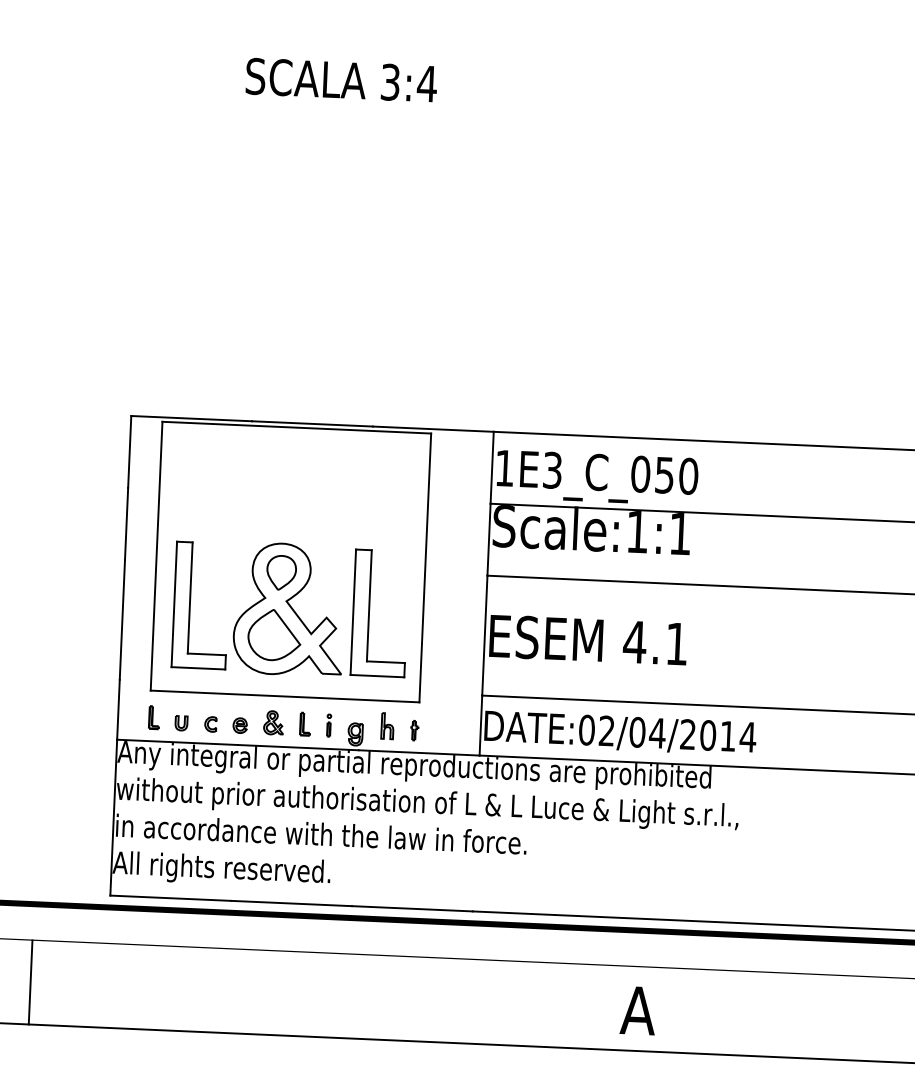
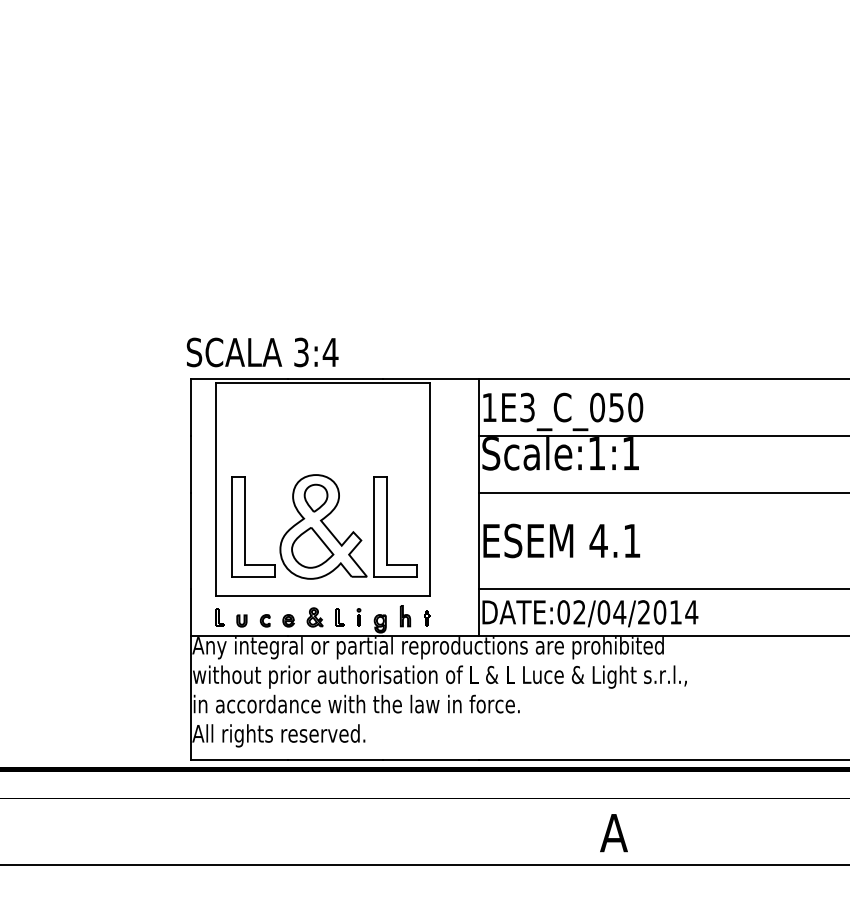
text: (341, 80) -> (262, 352), moved
line: (30, 982) -> (131, 831), removed

